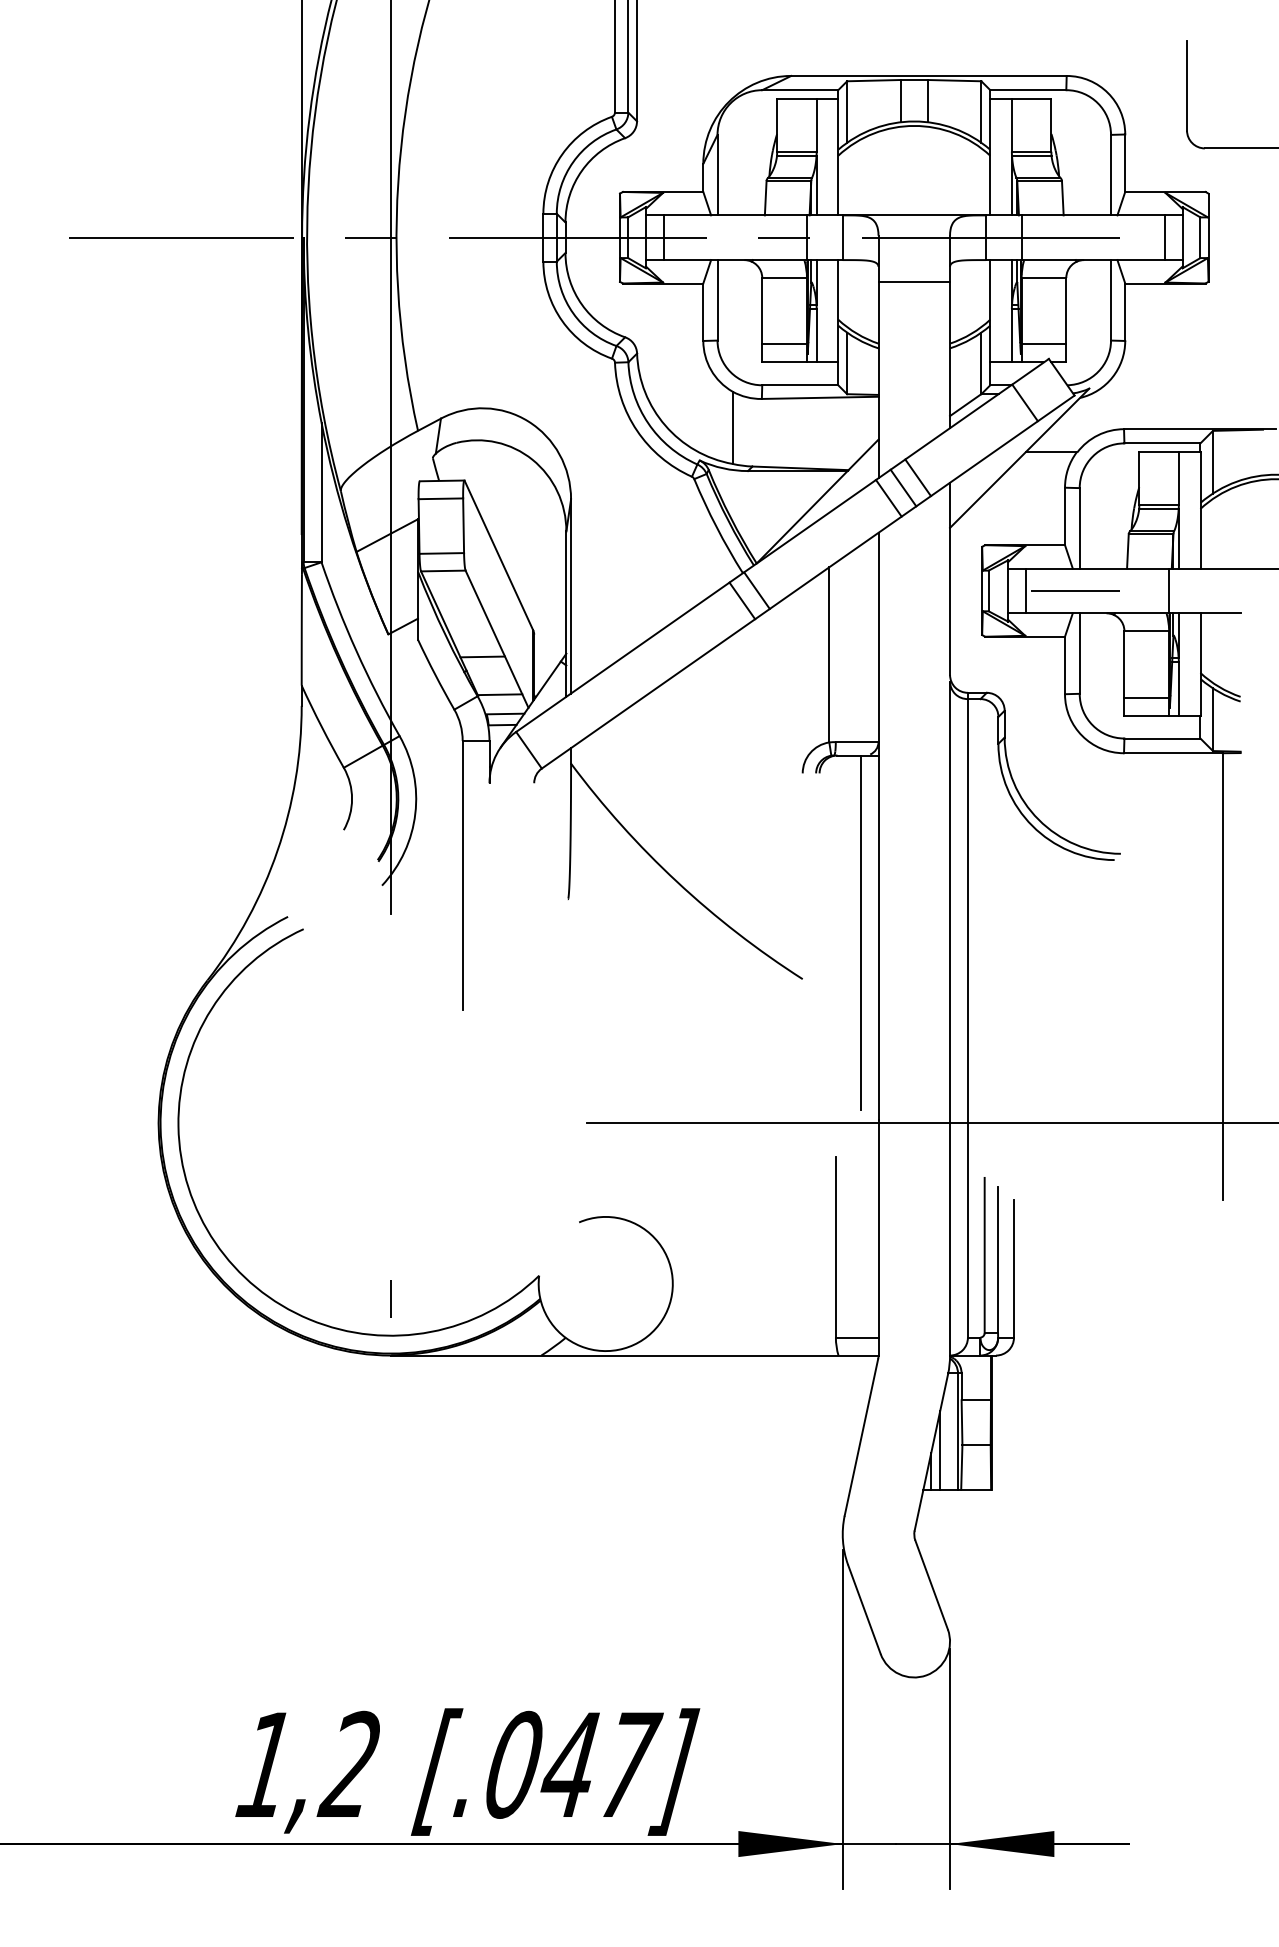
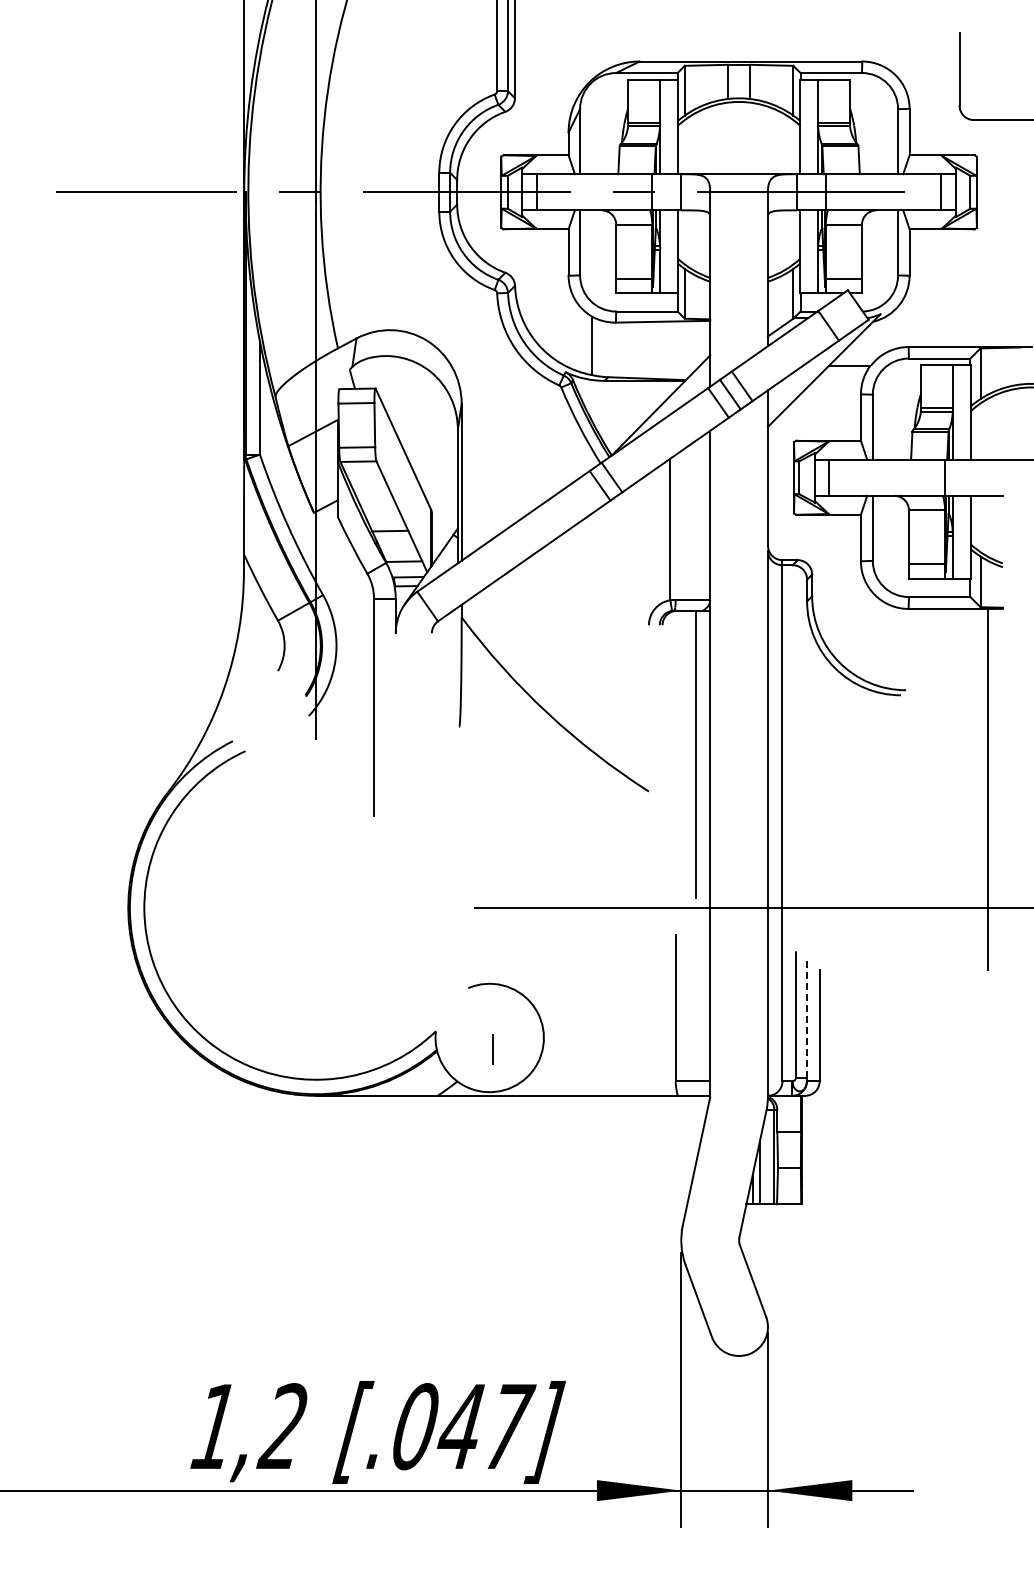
line: (914, 282) -> (739, 228), removed
line: (1075, 590) -> (869, 477), removed
line: (997, 1259) -> (806, 1018), solid -> dashed
line: (390, 1298) -> (492, 1049), moved

